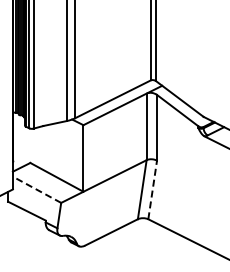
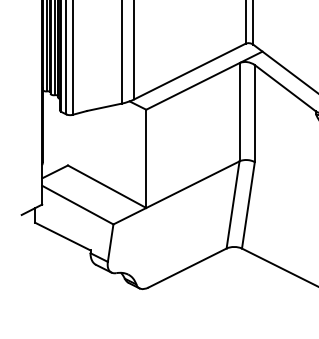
line: (36, 189) -> (76, 204), dashed -> solid
line: (152, 190) -> (248, 206), dashed -> solid

